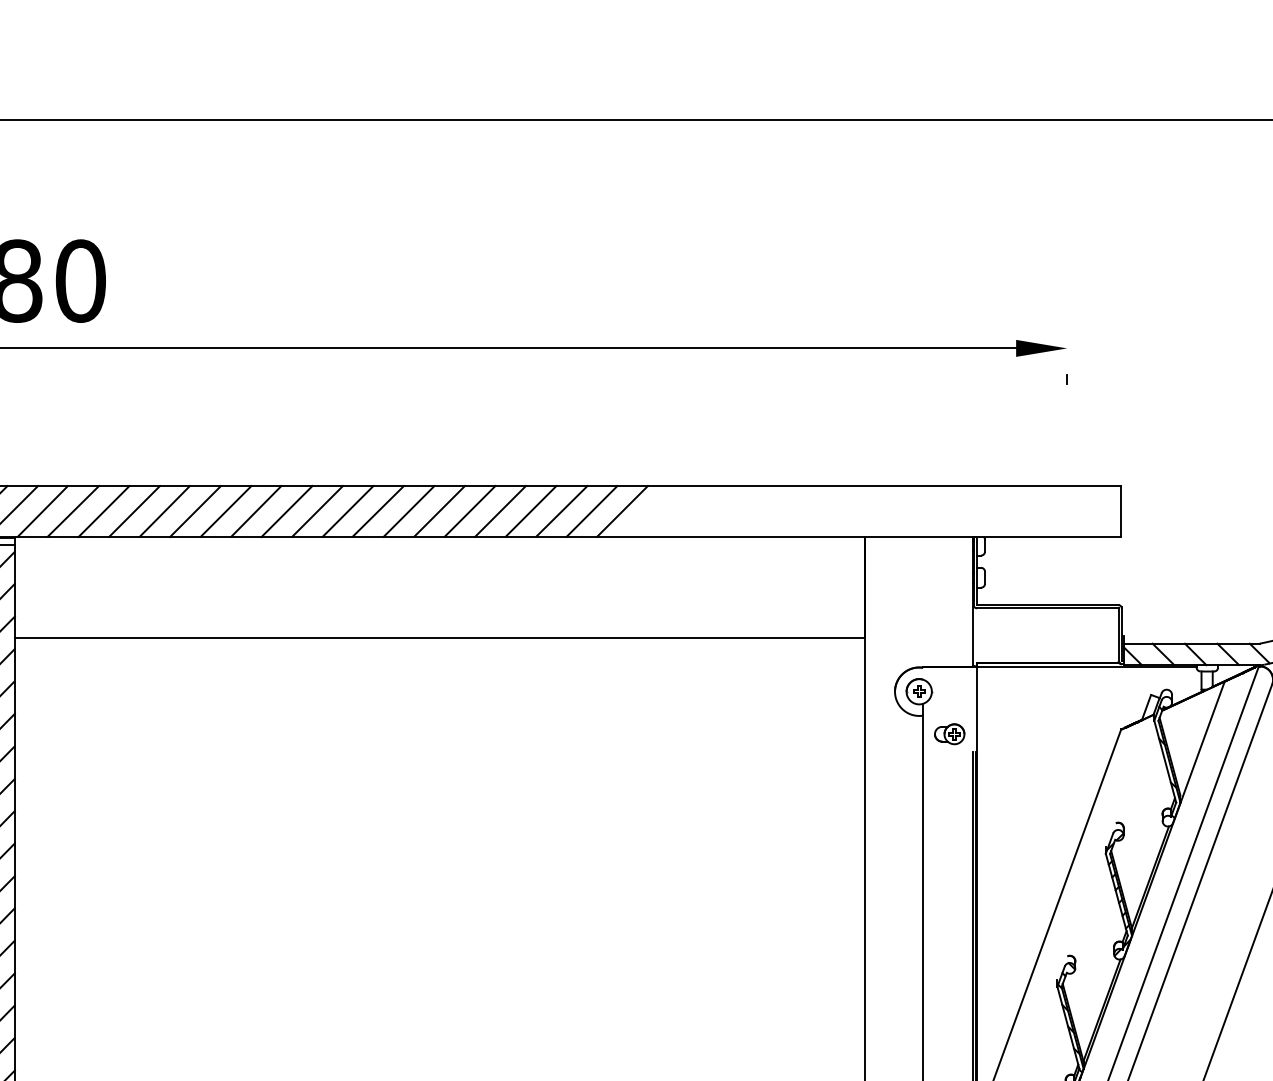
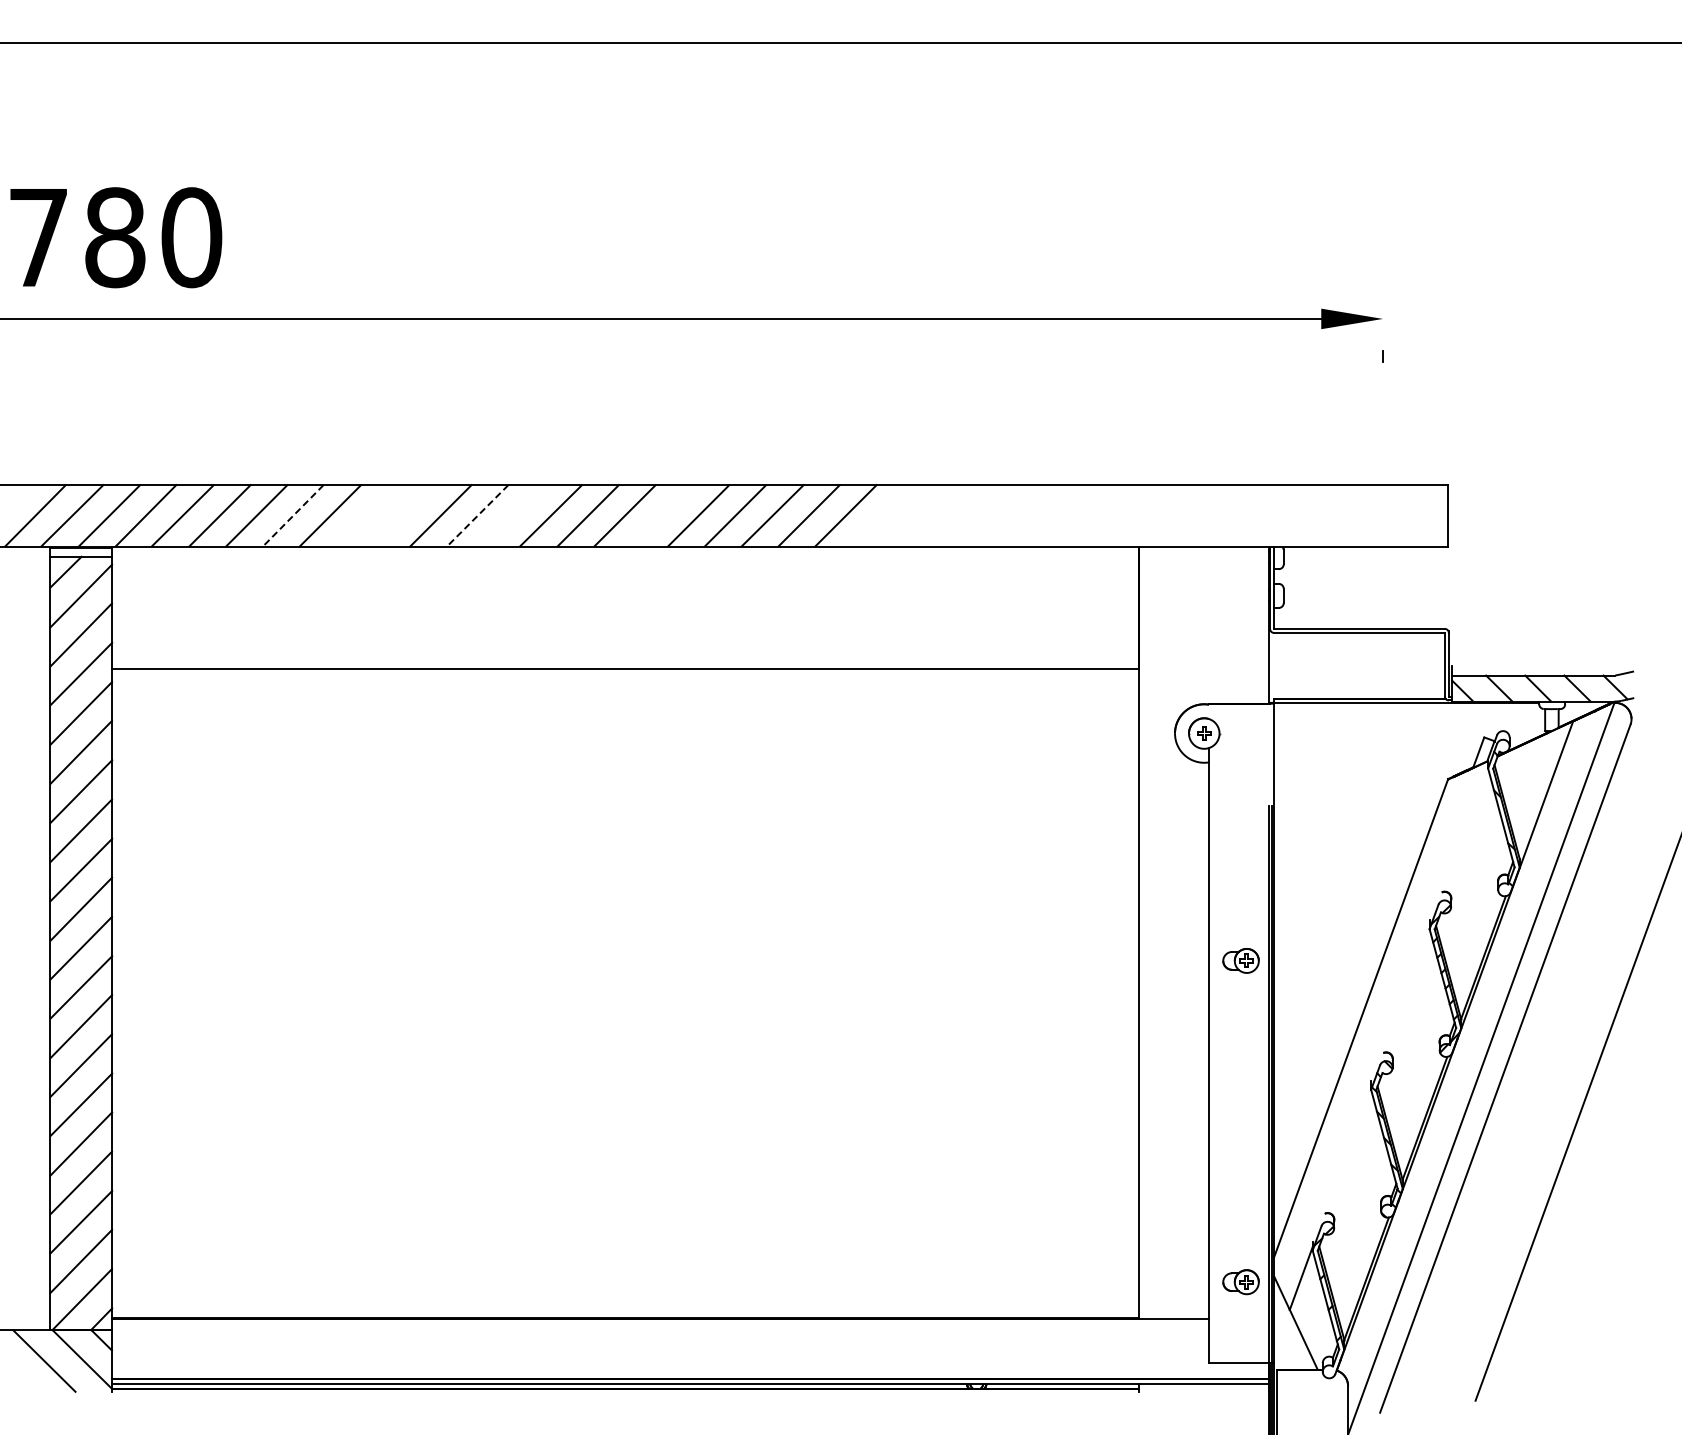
line: (165, 511) -> (293, 515), solid -> dashed
line: (225, 511) -> (366, 515), removed
line: (256, 511) -> (403, 515), removed
line: (348, 511) -> (514, 515), removed
line: (469, 511) -> (661, 515), removed
line: (317, 512) -> (477, 516), solid -> dashed
part: (949, 733) -> (1240, 960), moved

